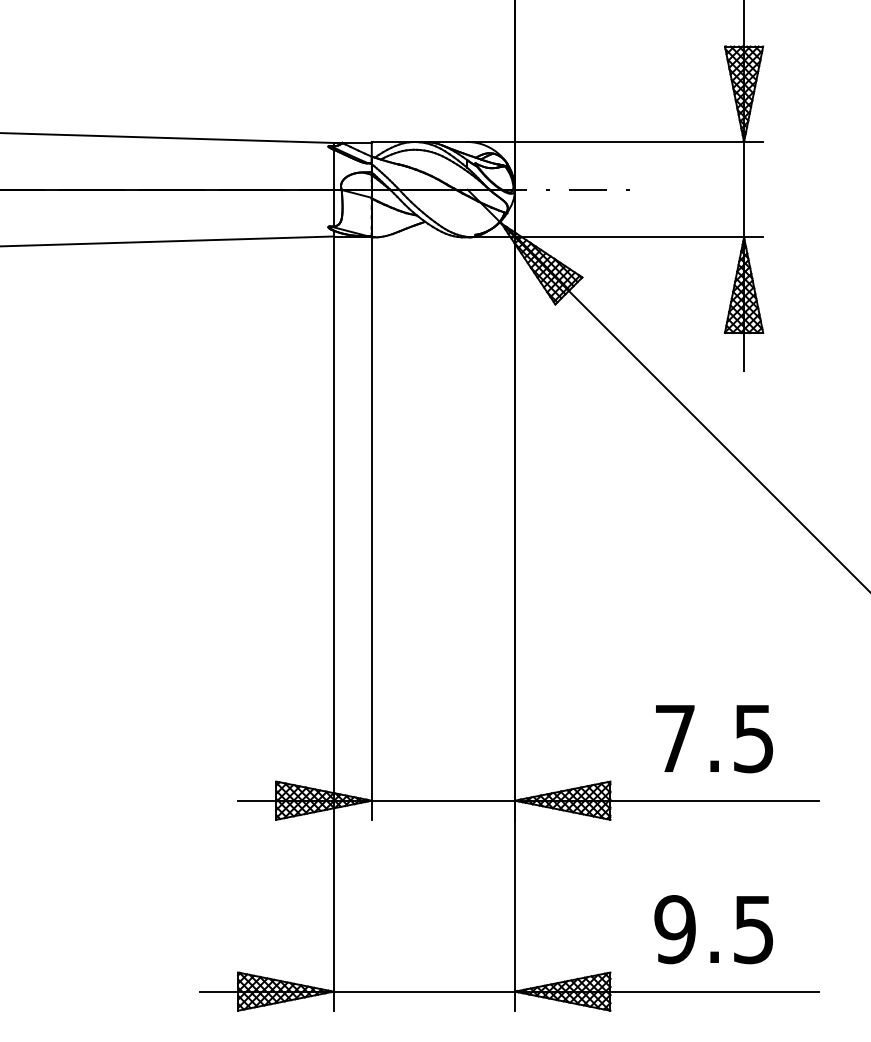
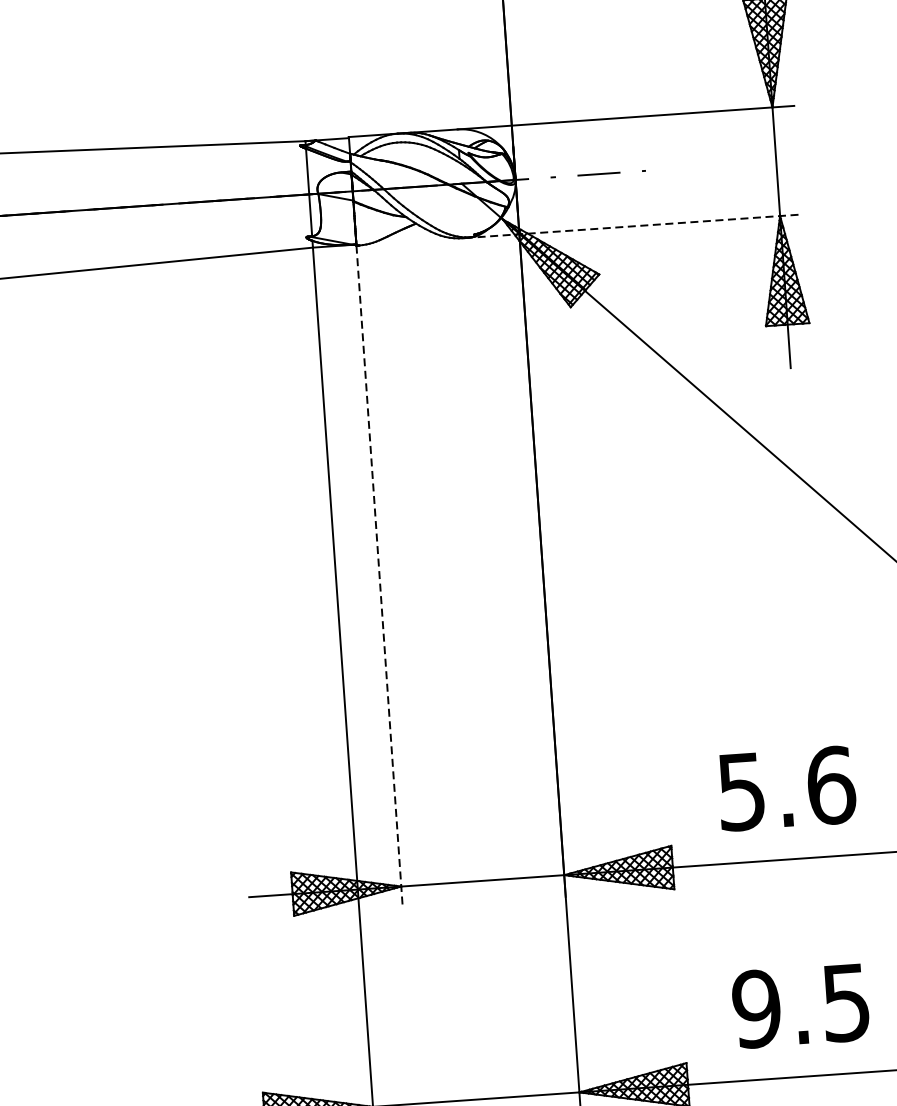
line: (615, 237) -> (633, 226), solid -> dashed
line: (371, 529) -> (379, 577), solid -> dashed
text: (715, 738) -> (787, 788), 7.5 -> 5.6

